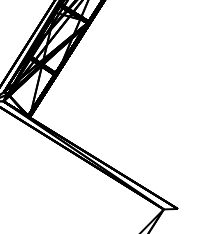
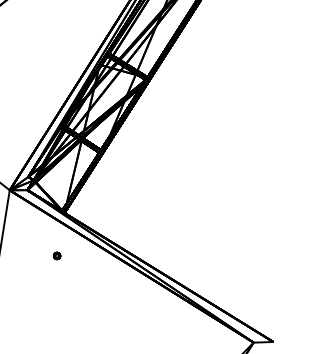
part: (24, 147) -> (56, 255), added

